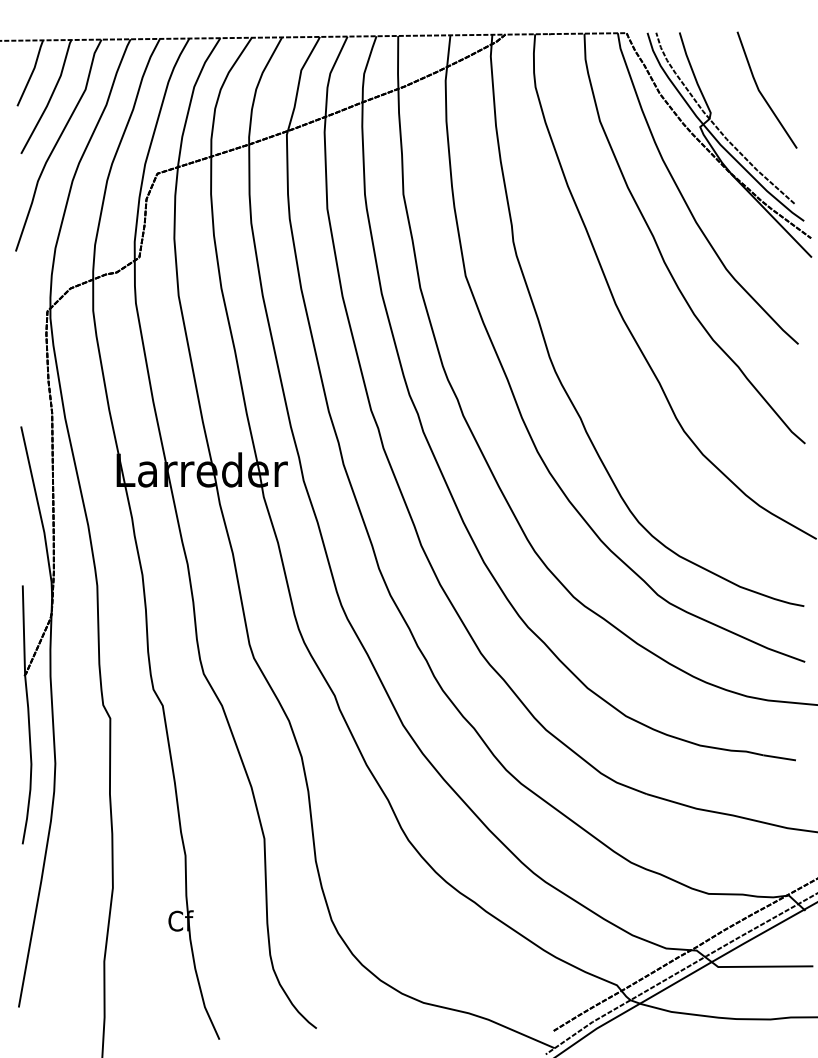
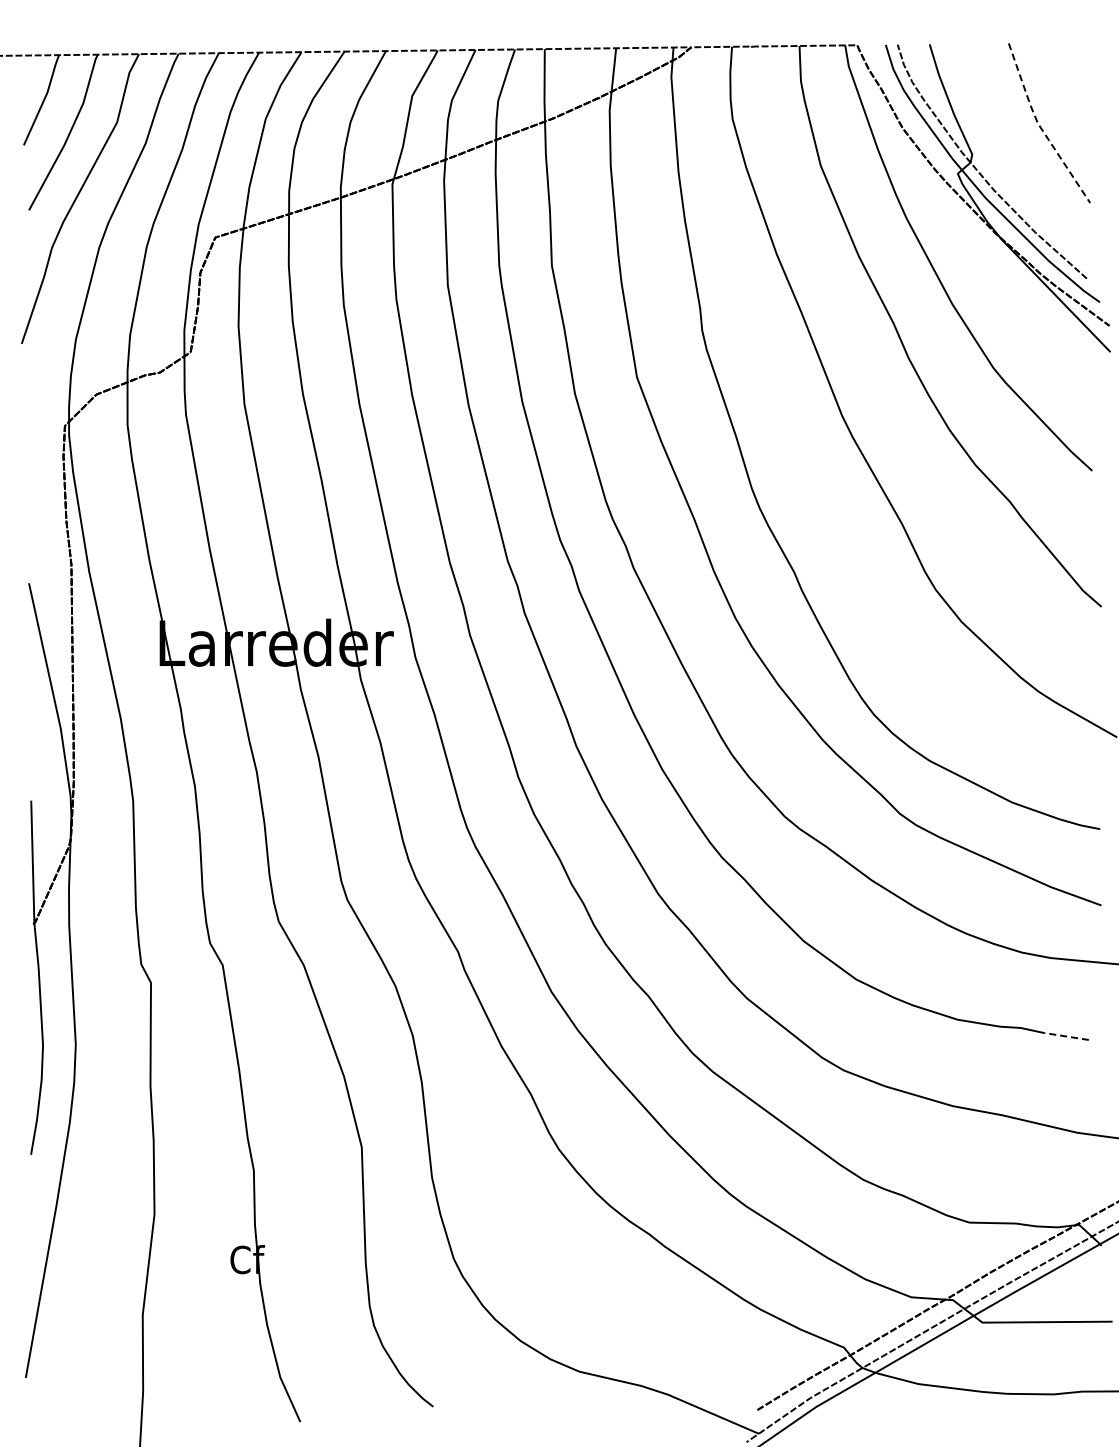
line: (760, 92) -> (1040, 126), solid -> dashed
line: (779, 757) -> (1066, 1036), solid -> dashed

